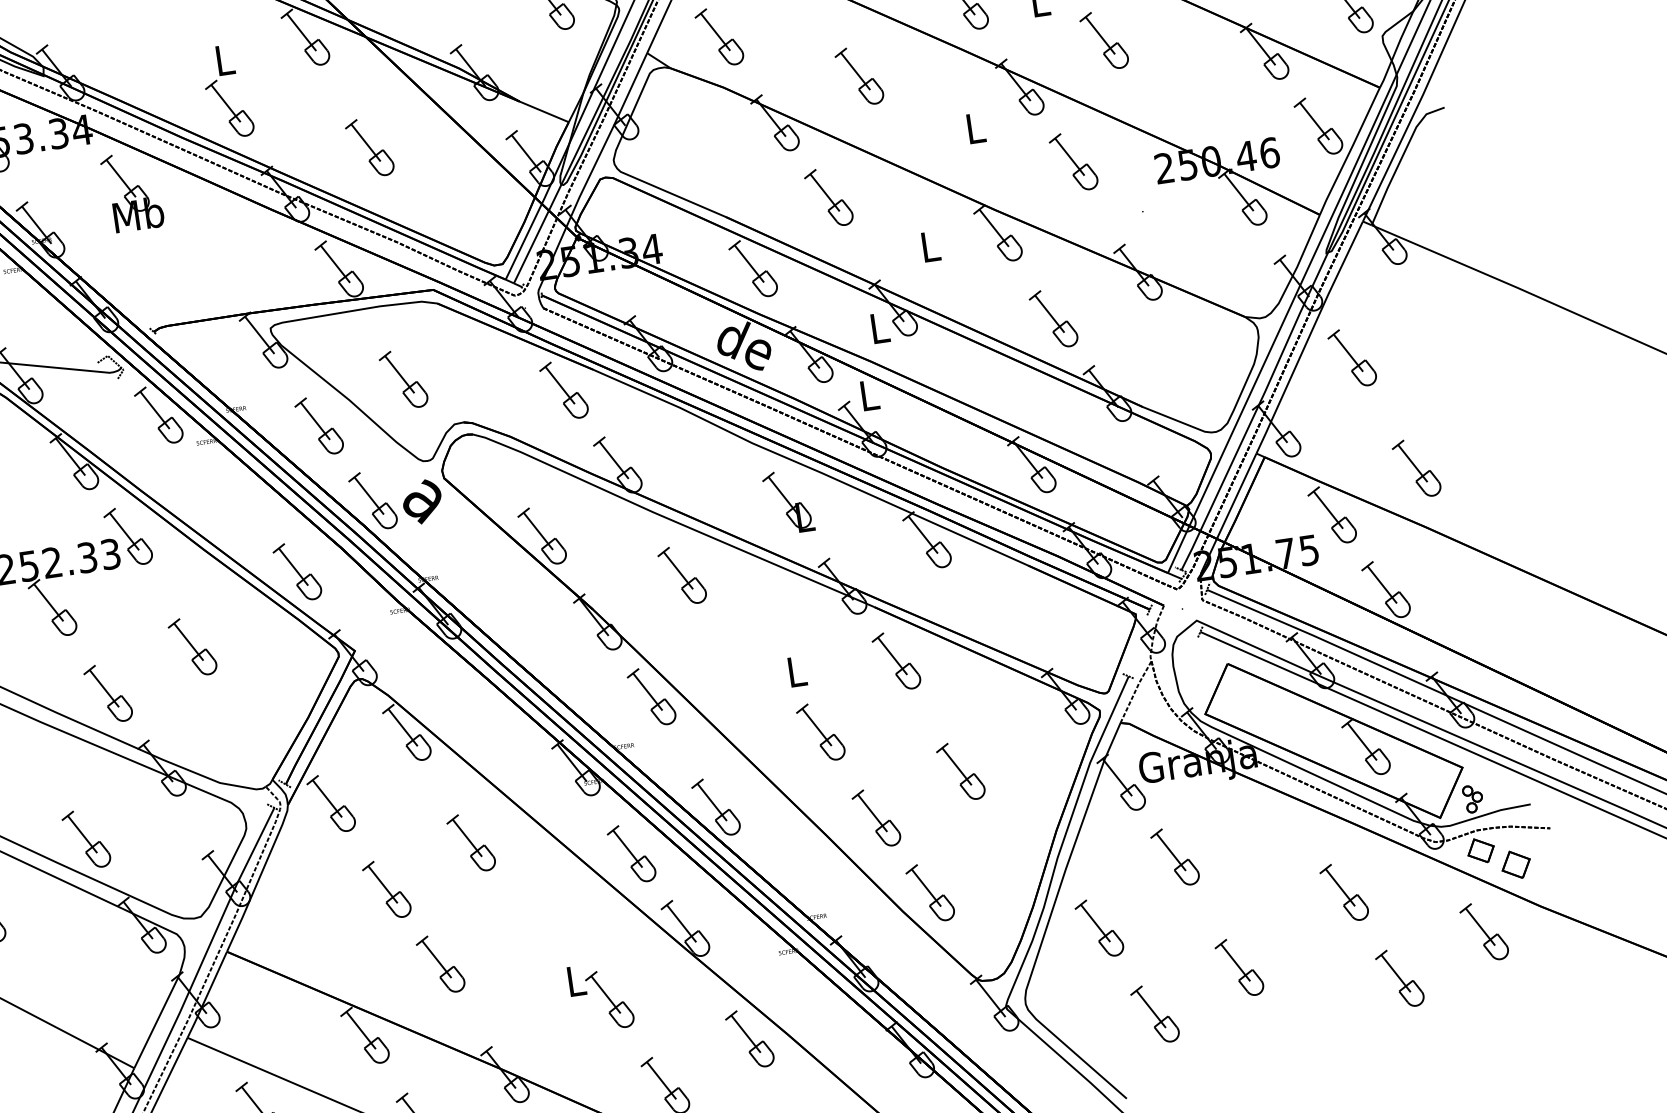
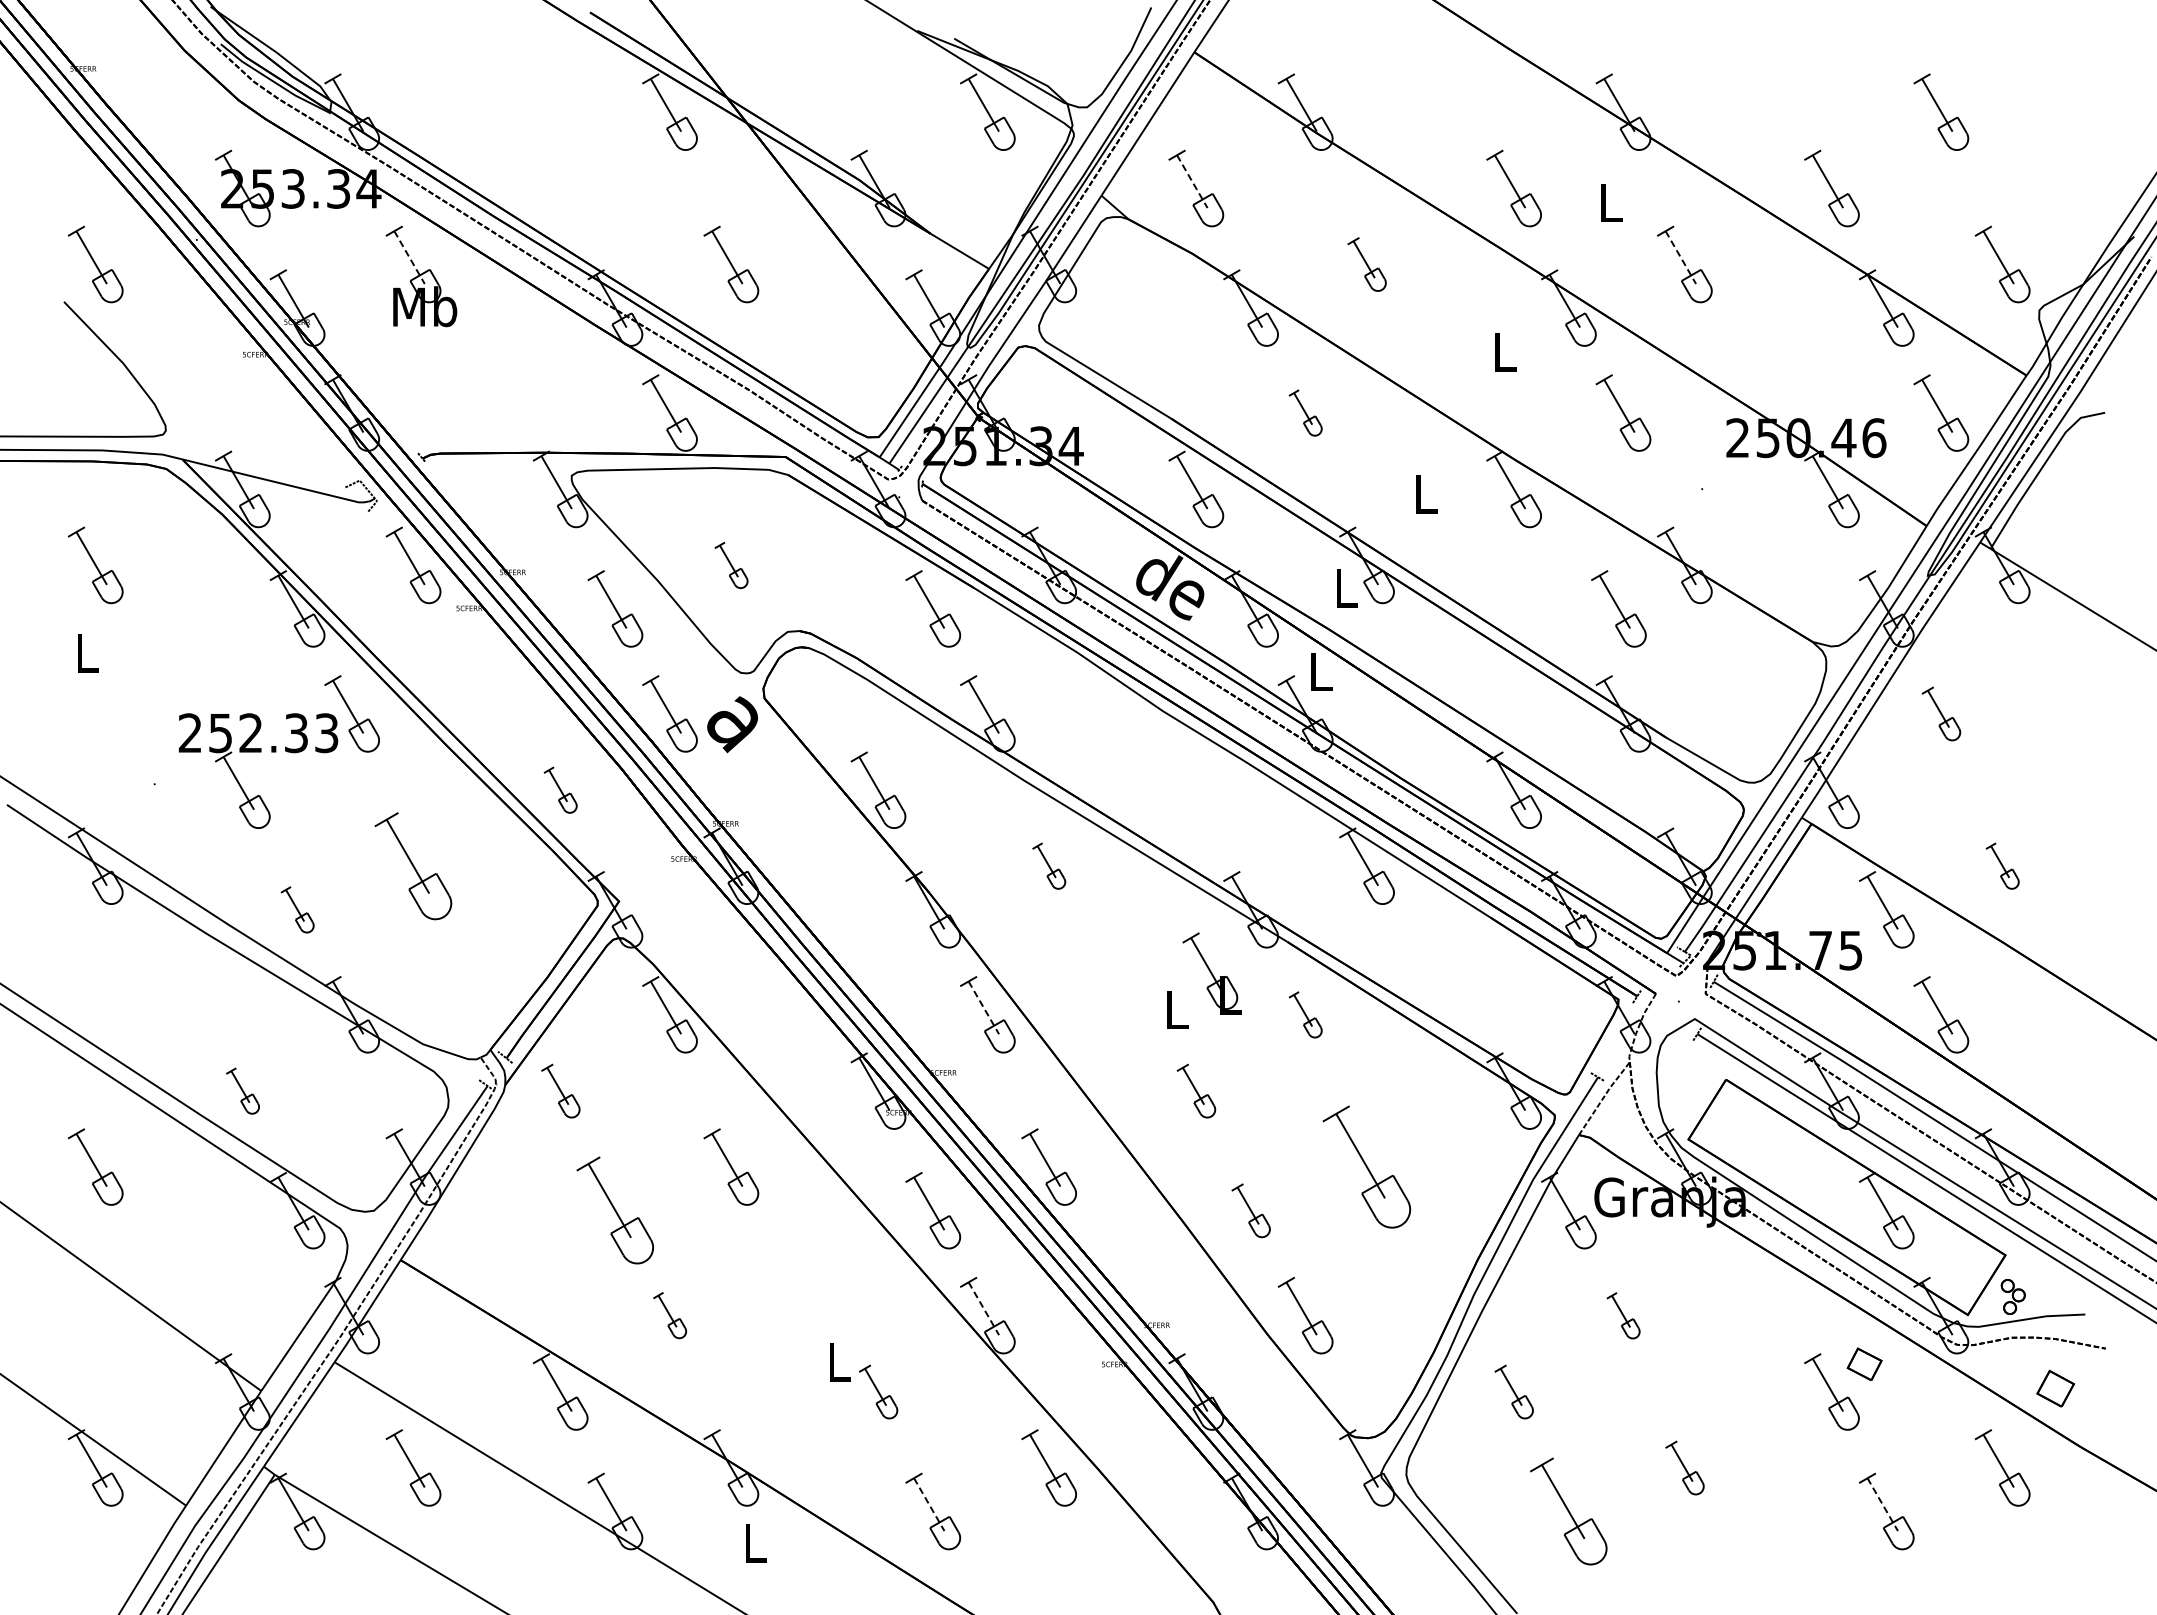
line: (715, 32) -> (1192, 182), solid -> dashed
line: (1100, 36) -> (1681, 258), solid -> dashed
part: (859, 76) -> (1366, 264), size x0.7
part: (221, 96) -> (552, 172), removed
line: (121, 179) -> (409, 258), solid -> dashed
part: (828, 197) -> (1305, 412), size x0.6
part: (1053, 318) -> (1618, 608), moved
part: (1352, 357) -> (1941, 713), size x0.7
part: (403, 379) -> (731, 565), size x0.6
part: (1416, 467) -> (2002, 865), size x0.6
part: (788, 502) -> (1211, 973), moved
part: (297, 571) -> (560, 789), size x0.6
part: (681, 575) -> (1048, 865), size x0.6
part: (192, 646) -> (413, 865), size x1.4
part: (896, 660) -> (1305, 1014), size x0.6
line: (648, 692) -> (984, 1008), solid -> dashed
part: (108, 693) -> (297, 909), size x0.6
part: (820, 731) -> (1196, 1090), size x0.7
part: (960, 771) -> (1366, 1166), size x1.6
part: (331, 803) -> (560, 1090), size x0.7
part: (875, 818) -> (1250, 1210), size x0.7
part: (86, 838) -> (242, 1090), size x0.6
part: (1480, 850) -> (1864, 1363), moved
part: (1175, 857) -> (1623, 1315), size x0.6
part: (386, 889) -> (615, 1210), size x1.4
line: (682, 924) -> (984, 1309), solid -> dashed
part: (1098, 927) -> (1513, 1391), size x0.7
part: (440, 964) -> (669, 1315), size x0.6
part: (1239, 967) -> (1684, 1467), size x0.7
line: (1396, 974) -> (1883, 1505), solid -> dashed
part: (609, 999) -> (878, 1391), size x0.7
part: (1154, 1014) -> (1568, 1511), size x1.4
line: (661, 1081) -> (929, 1505), solid -> dashed

